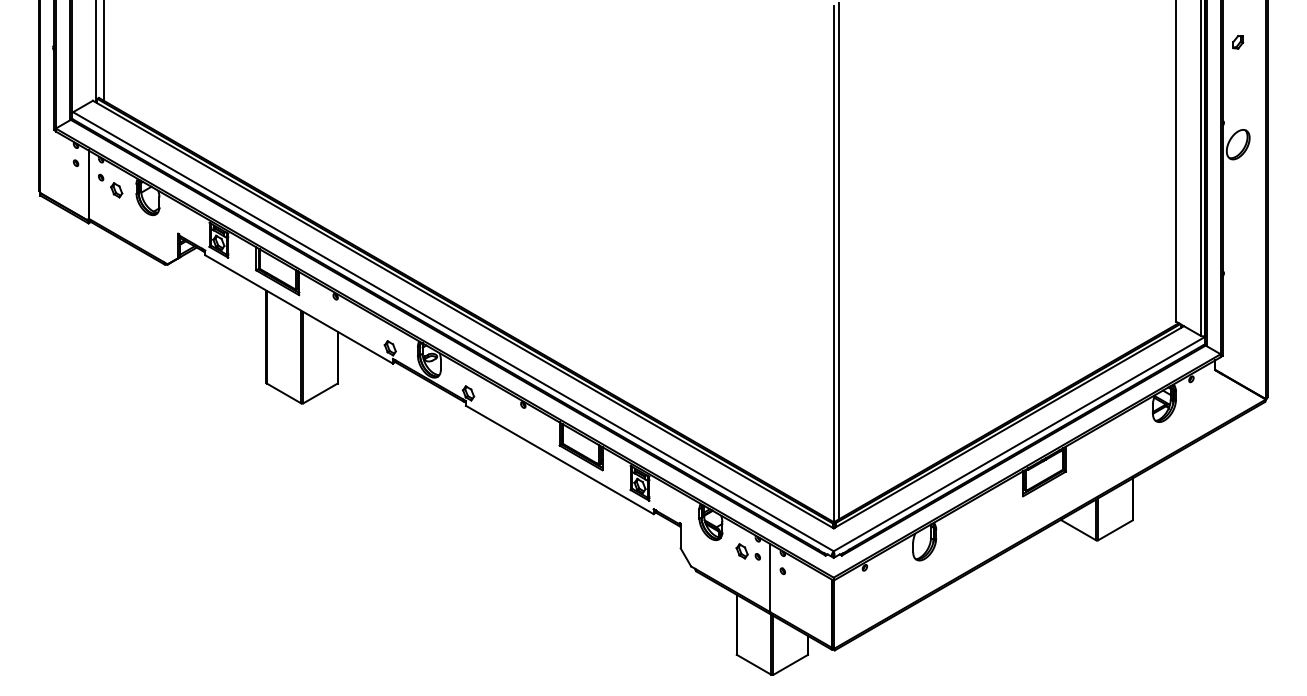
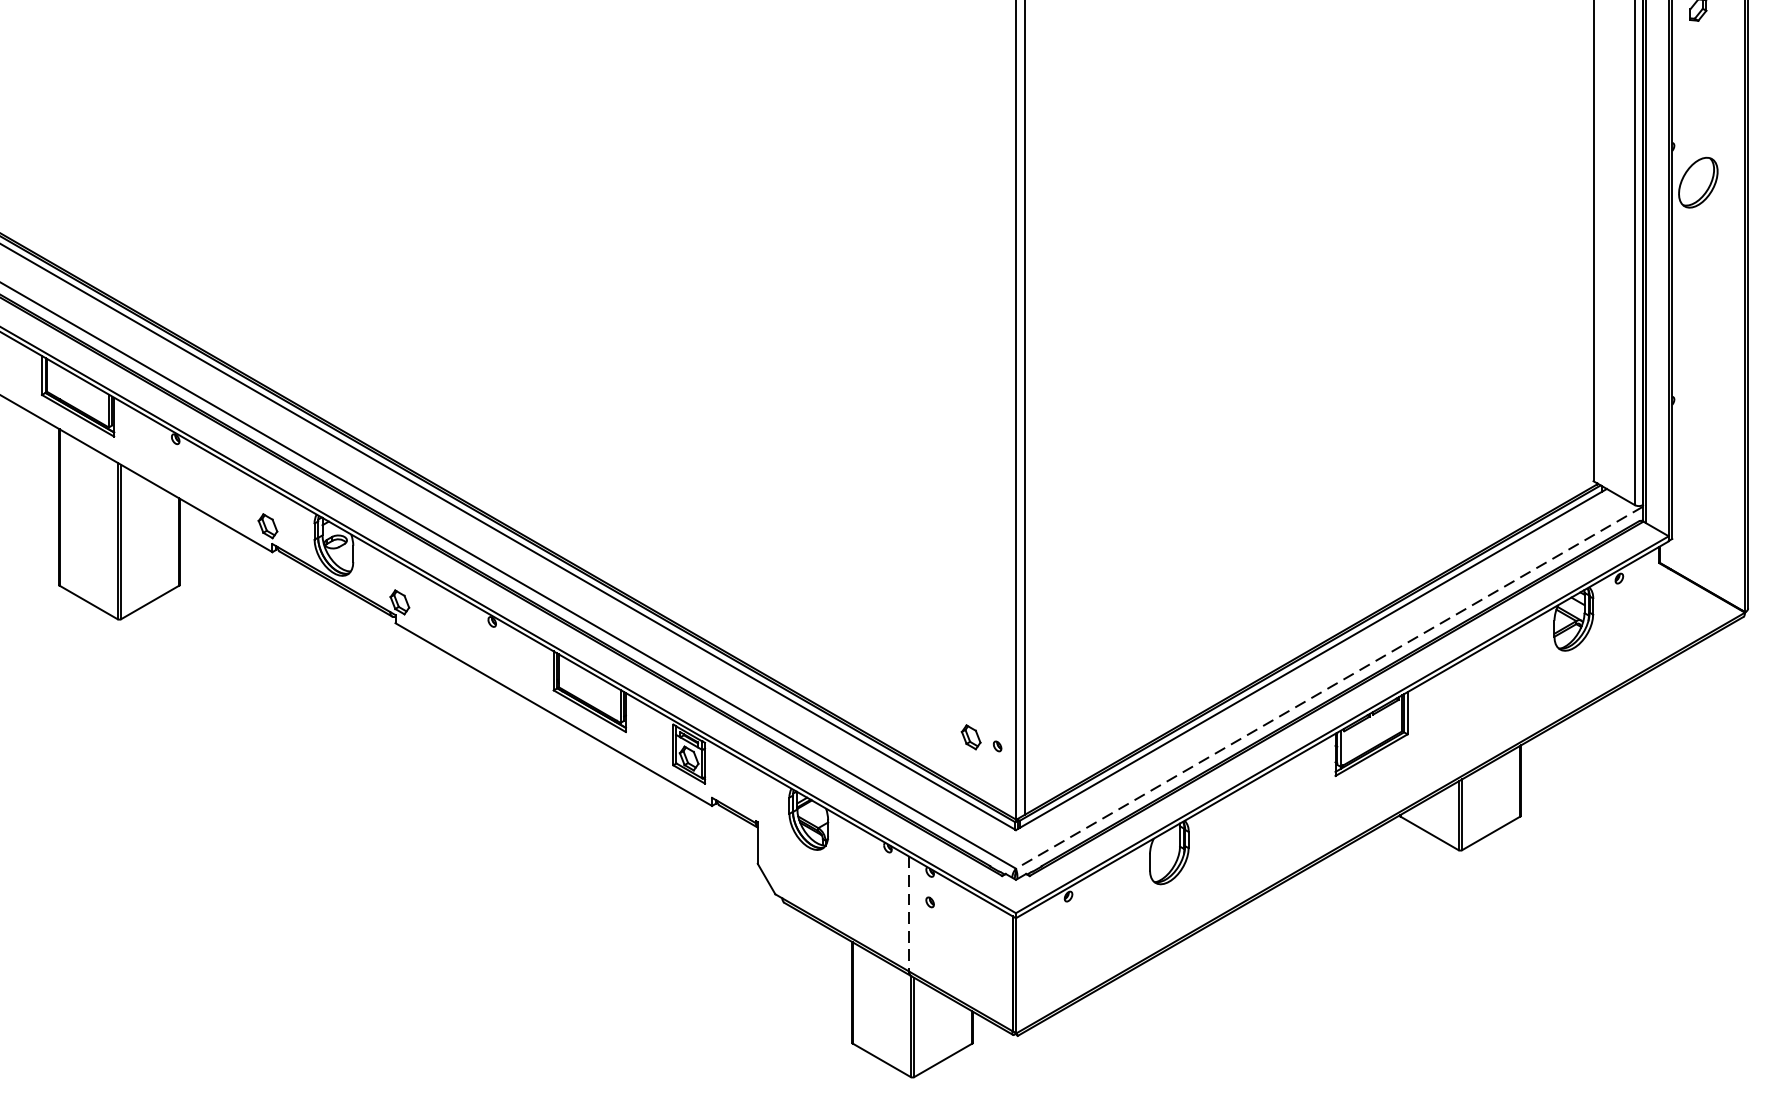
line: (1019, 443) -> (1329, 686), solid -> dashed
part: (747, 551) -> (980, 737), moved
line: (770, 578) -> (909, 914), solid -> dashed

